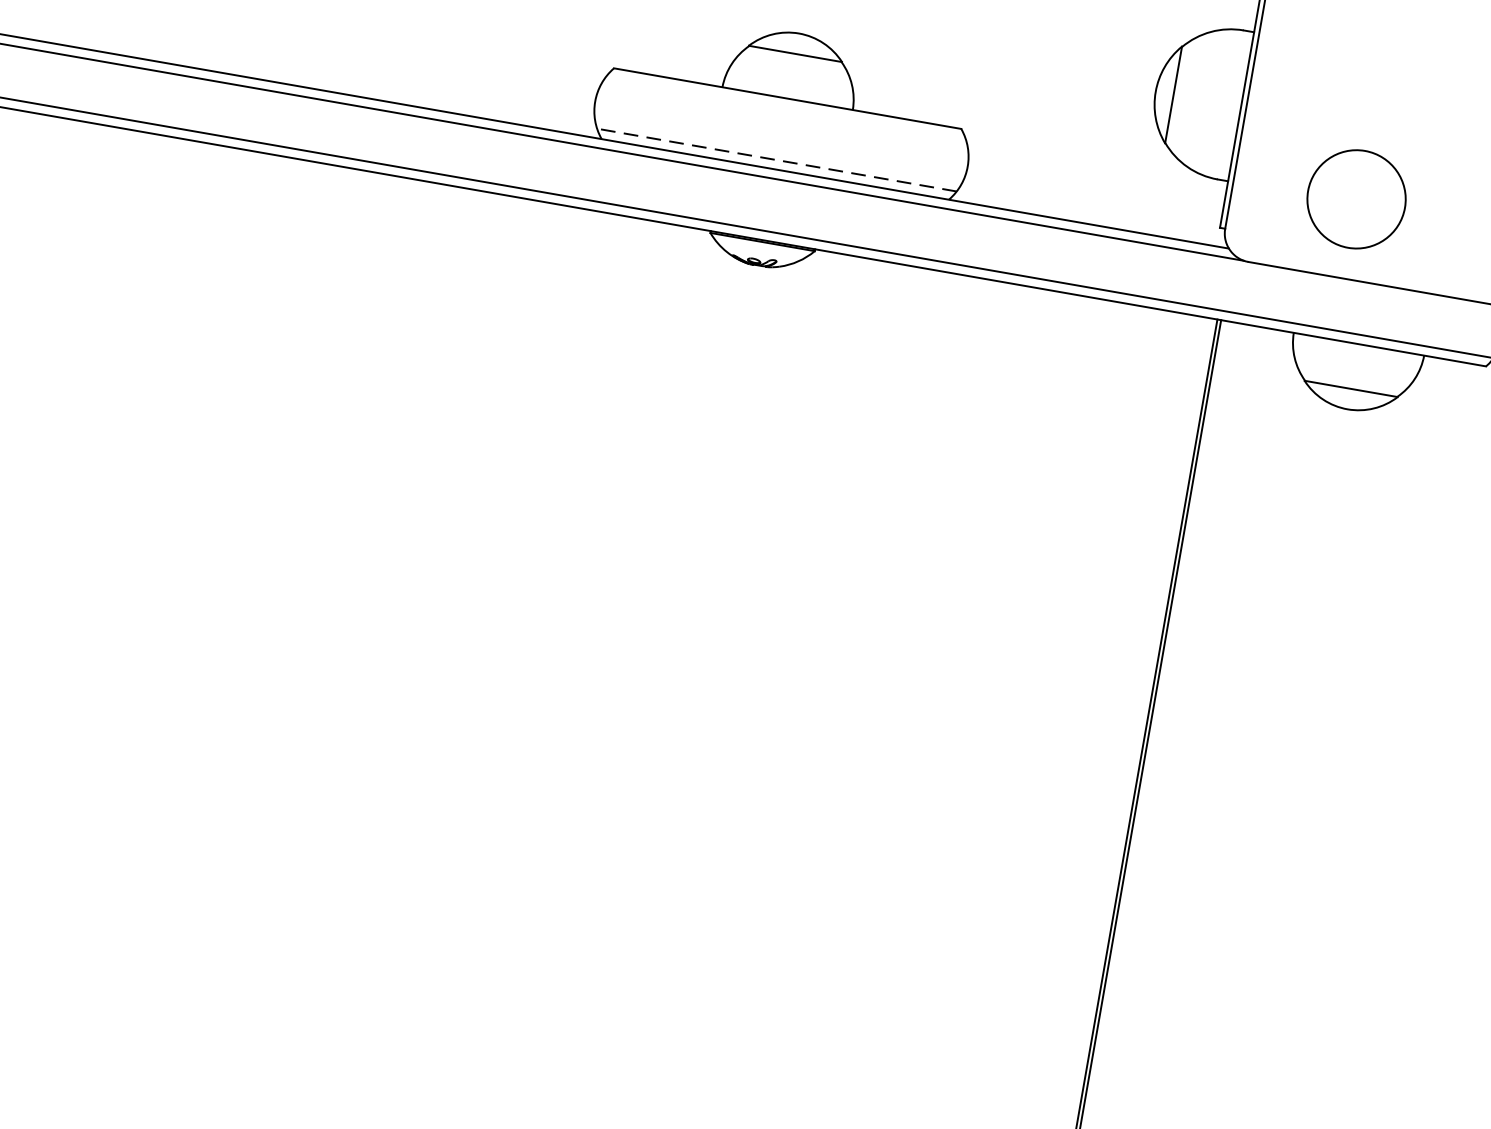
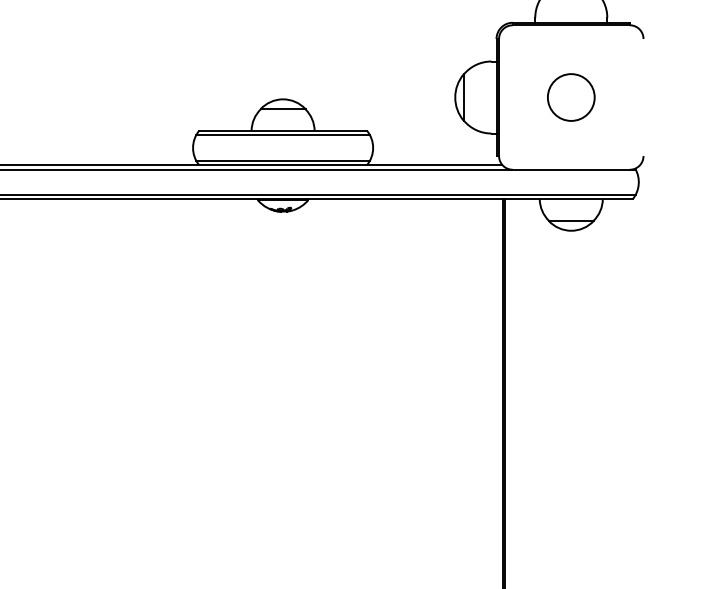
line: (786, 108) -> (283, 135), added
line: (777, 160) -> (283, 160), dashed -> solid
circle: (1357, 199) -> (571, 97), moved

